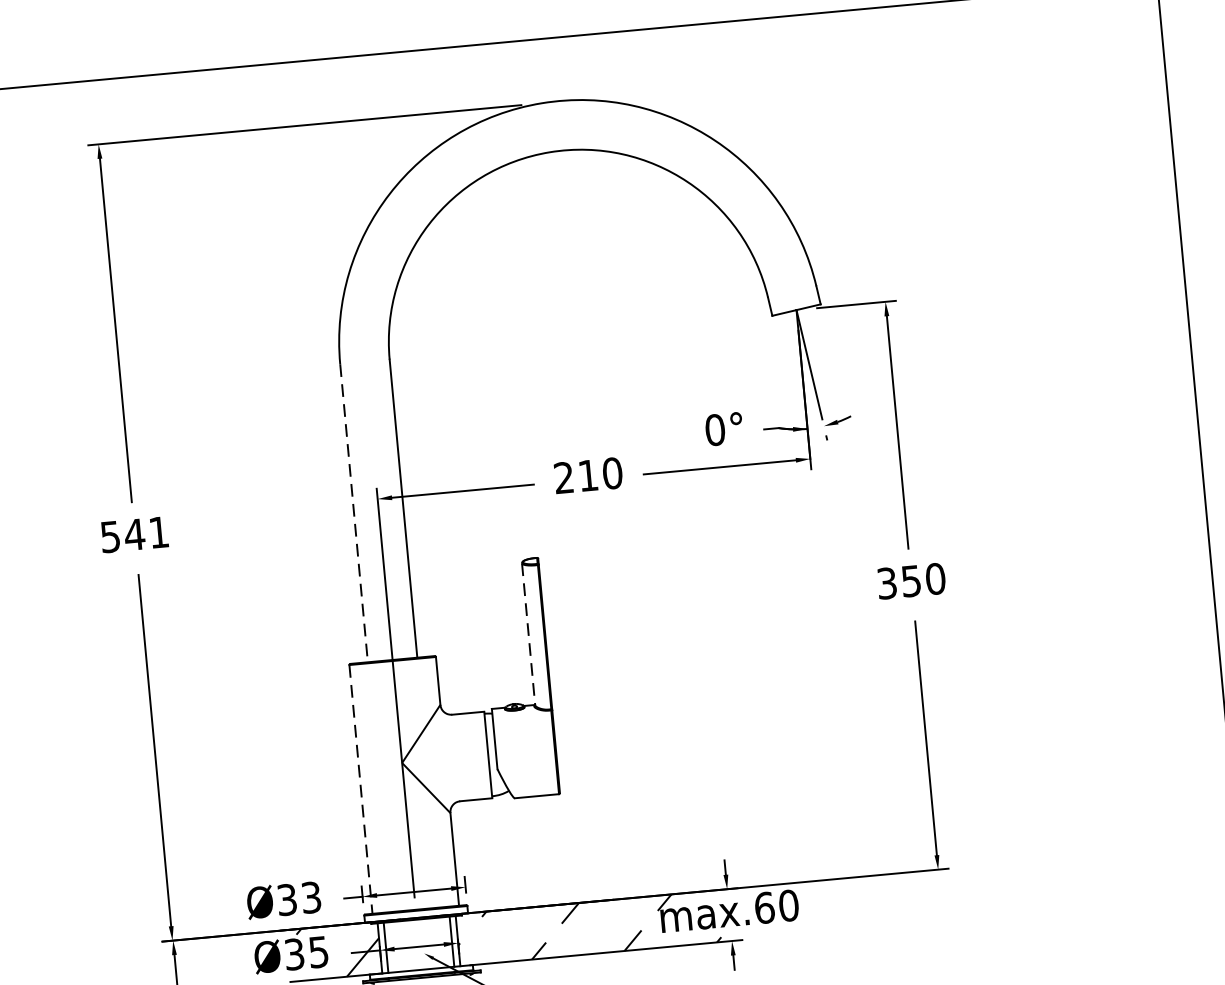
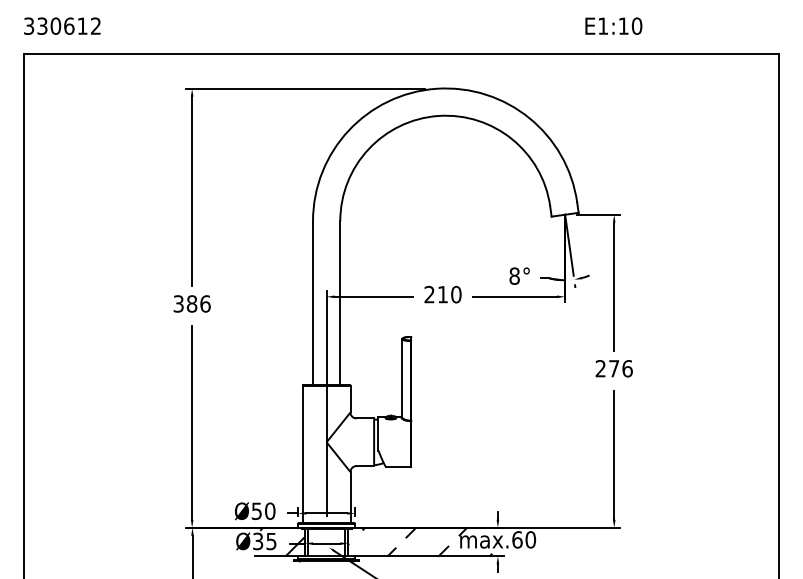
text: (714, 428) -> (514, 275), 0° -> 8°
line: (354, 513) -> (313, 303), dashed -> solid
text: (135, 533) -> (192, 303), 541 -> 386
text: (910, 580) -> (613, 368), 350 -> 276
line: (529, 634) -> (402, 378), dashed -> solid
line: (360, 789) -> (302, 454), dashed -> solid
text: (299, 897) -> (263, 510), Ø33 -> Ø50

